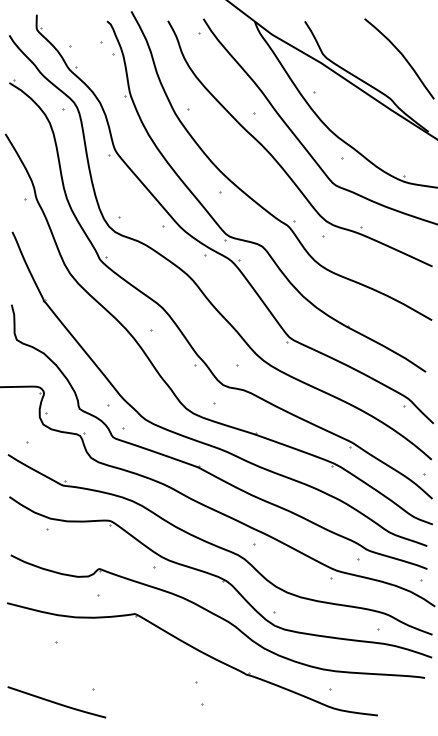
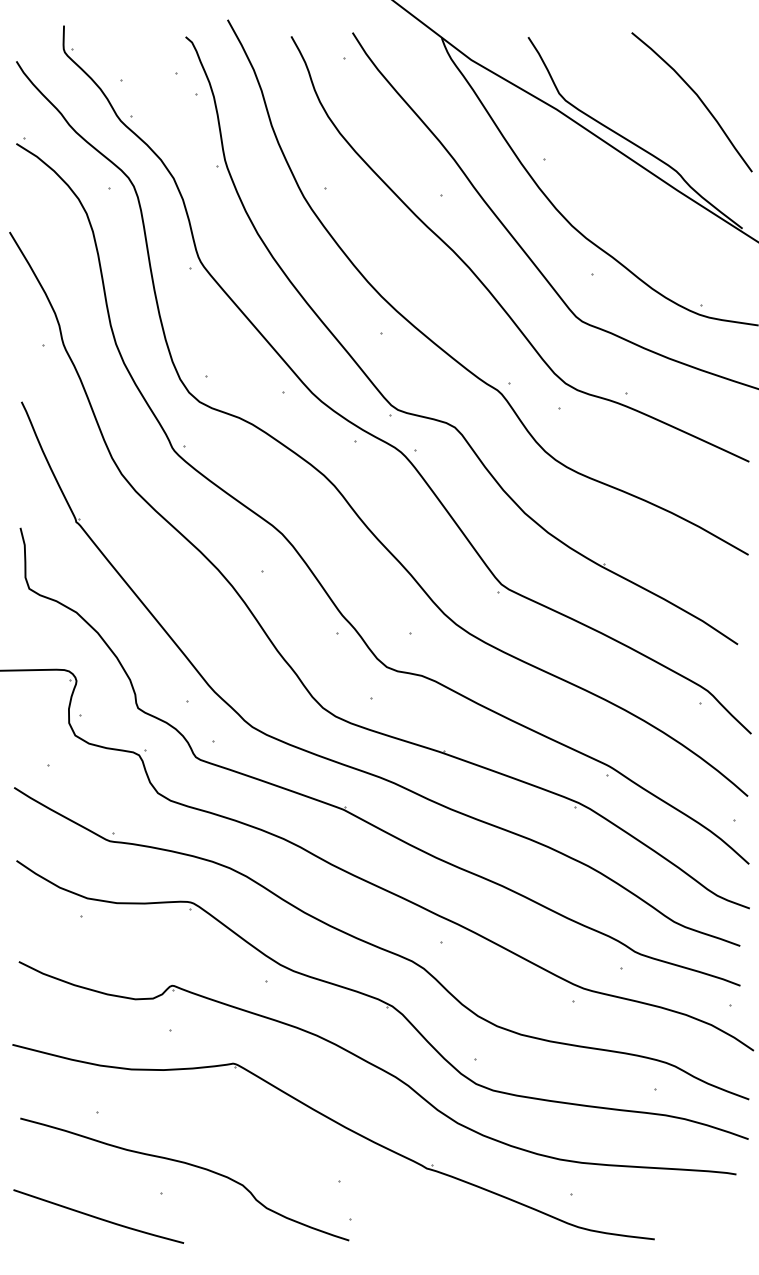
curve: (109, 673) -> (189, 1166), added

